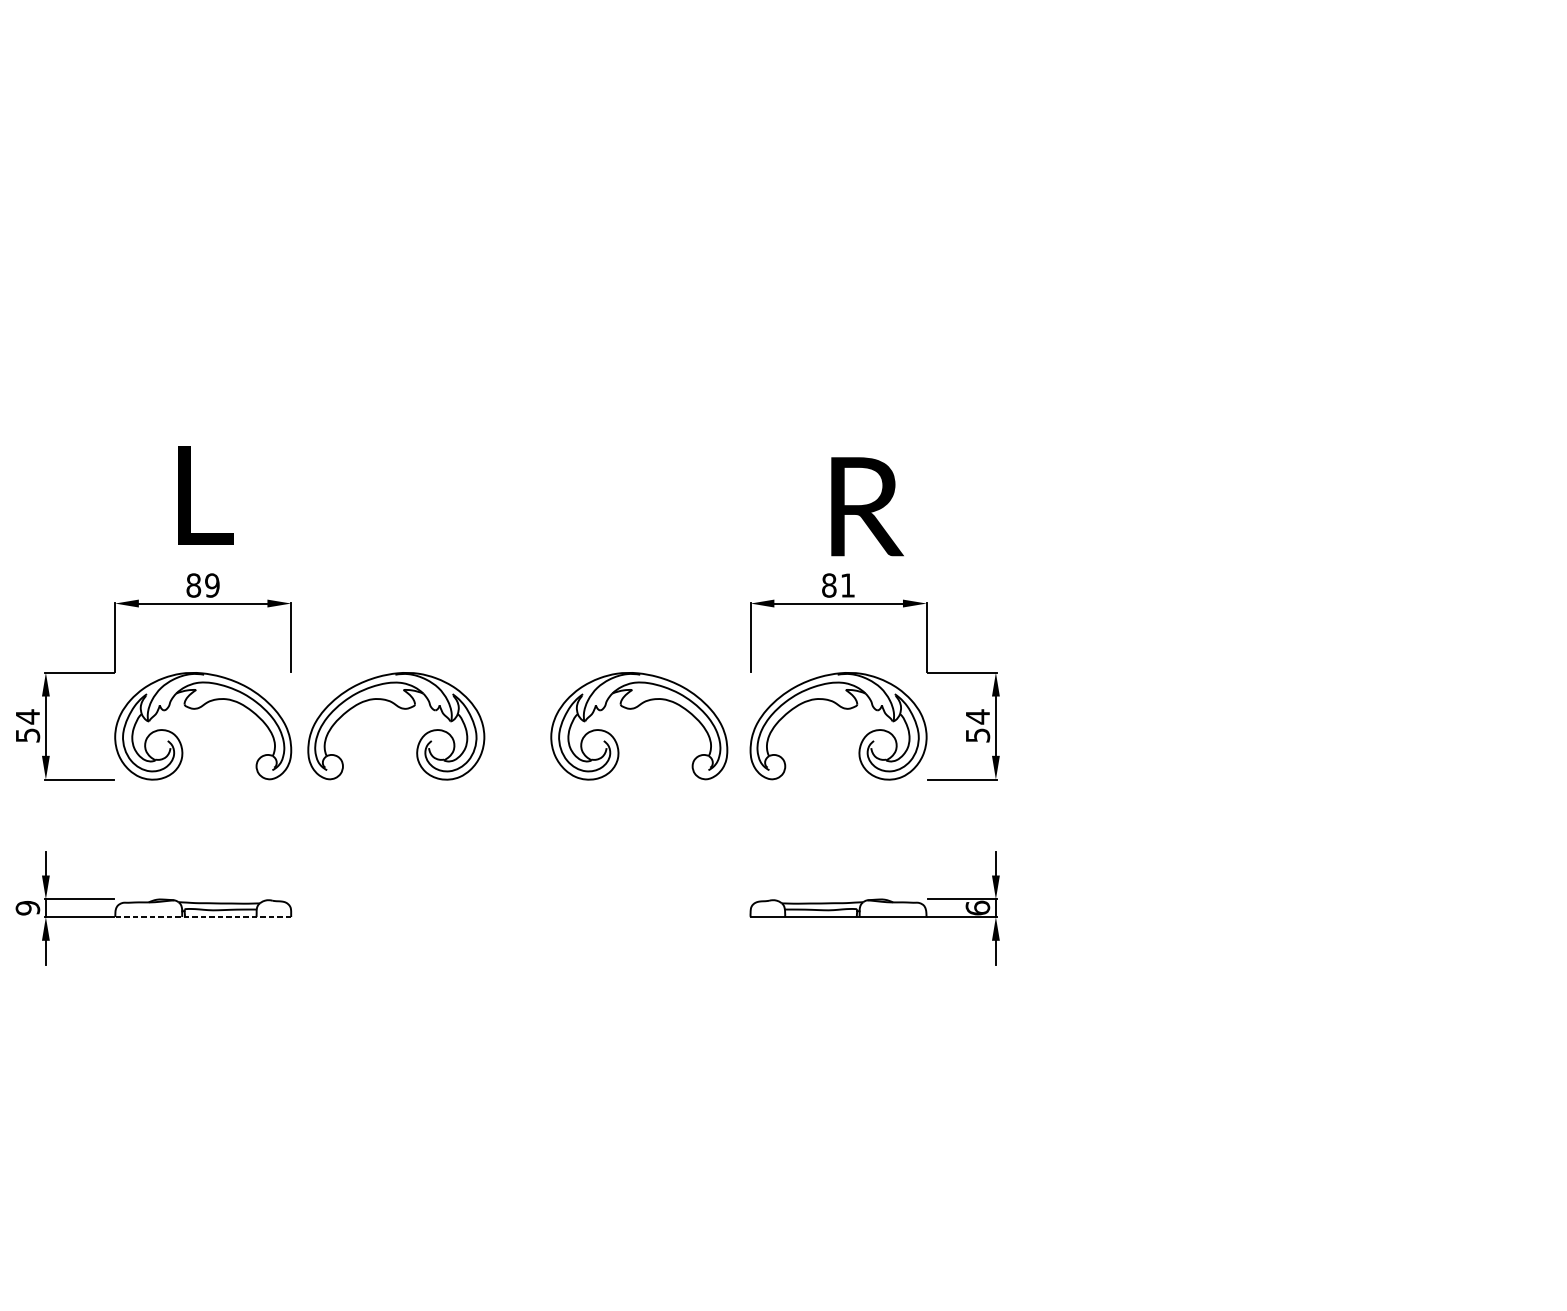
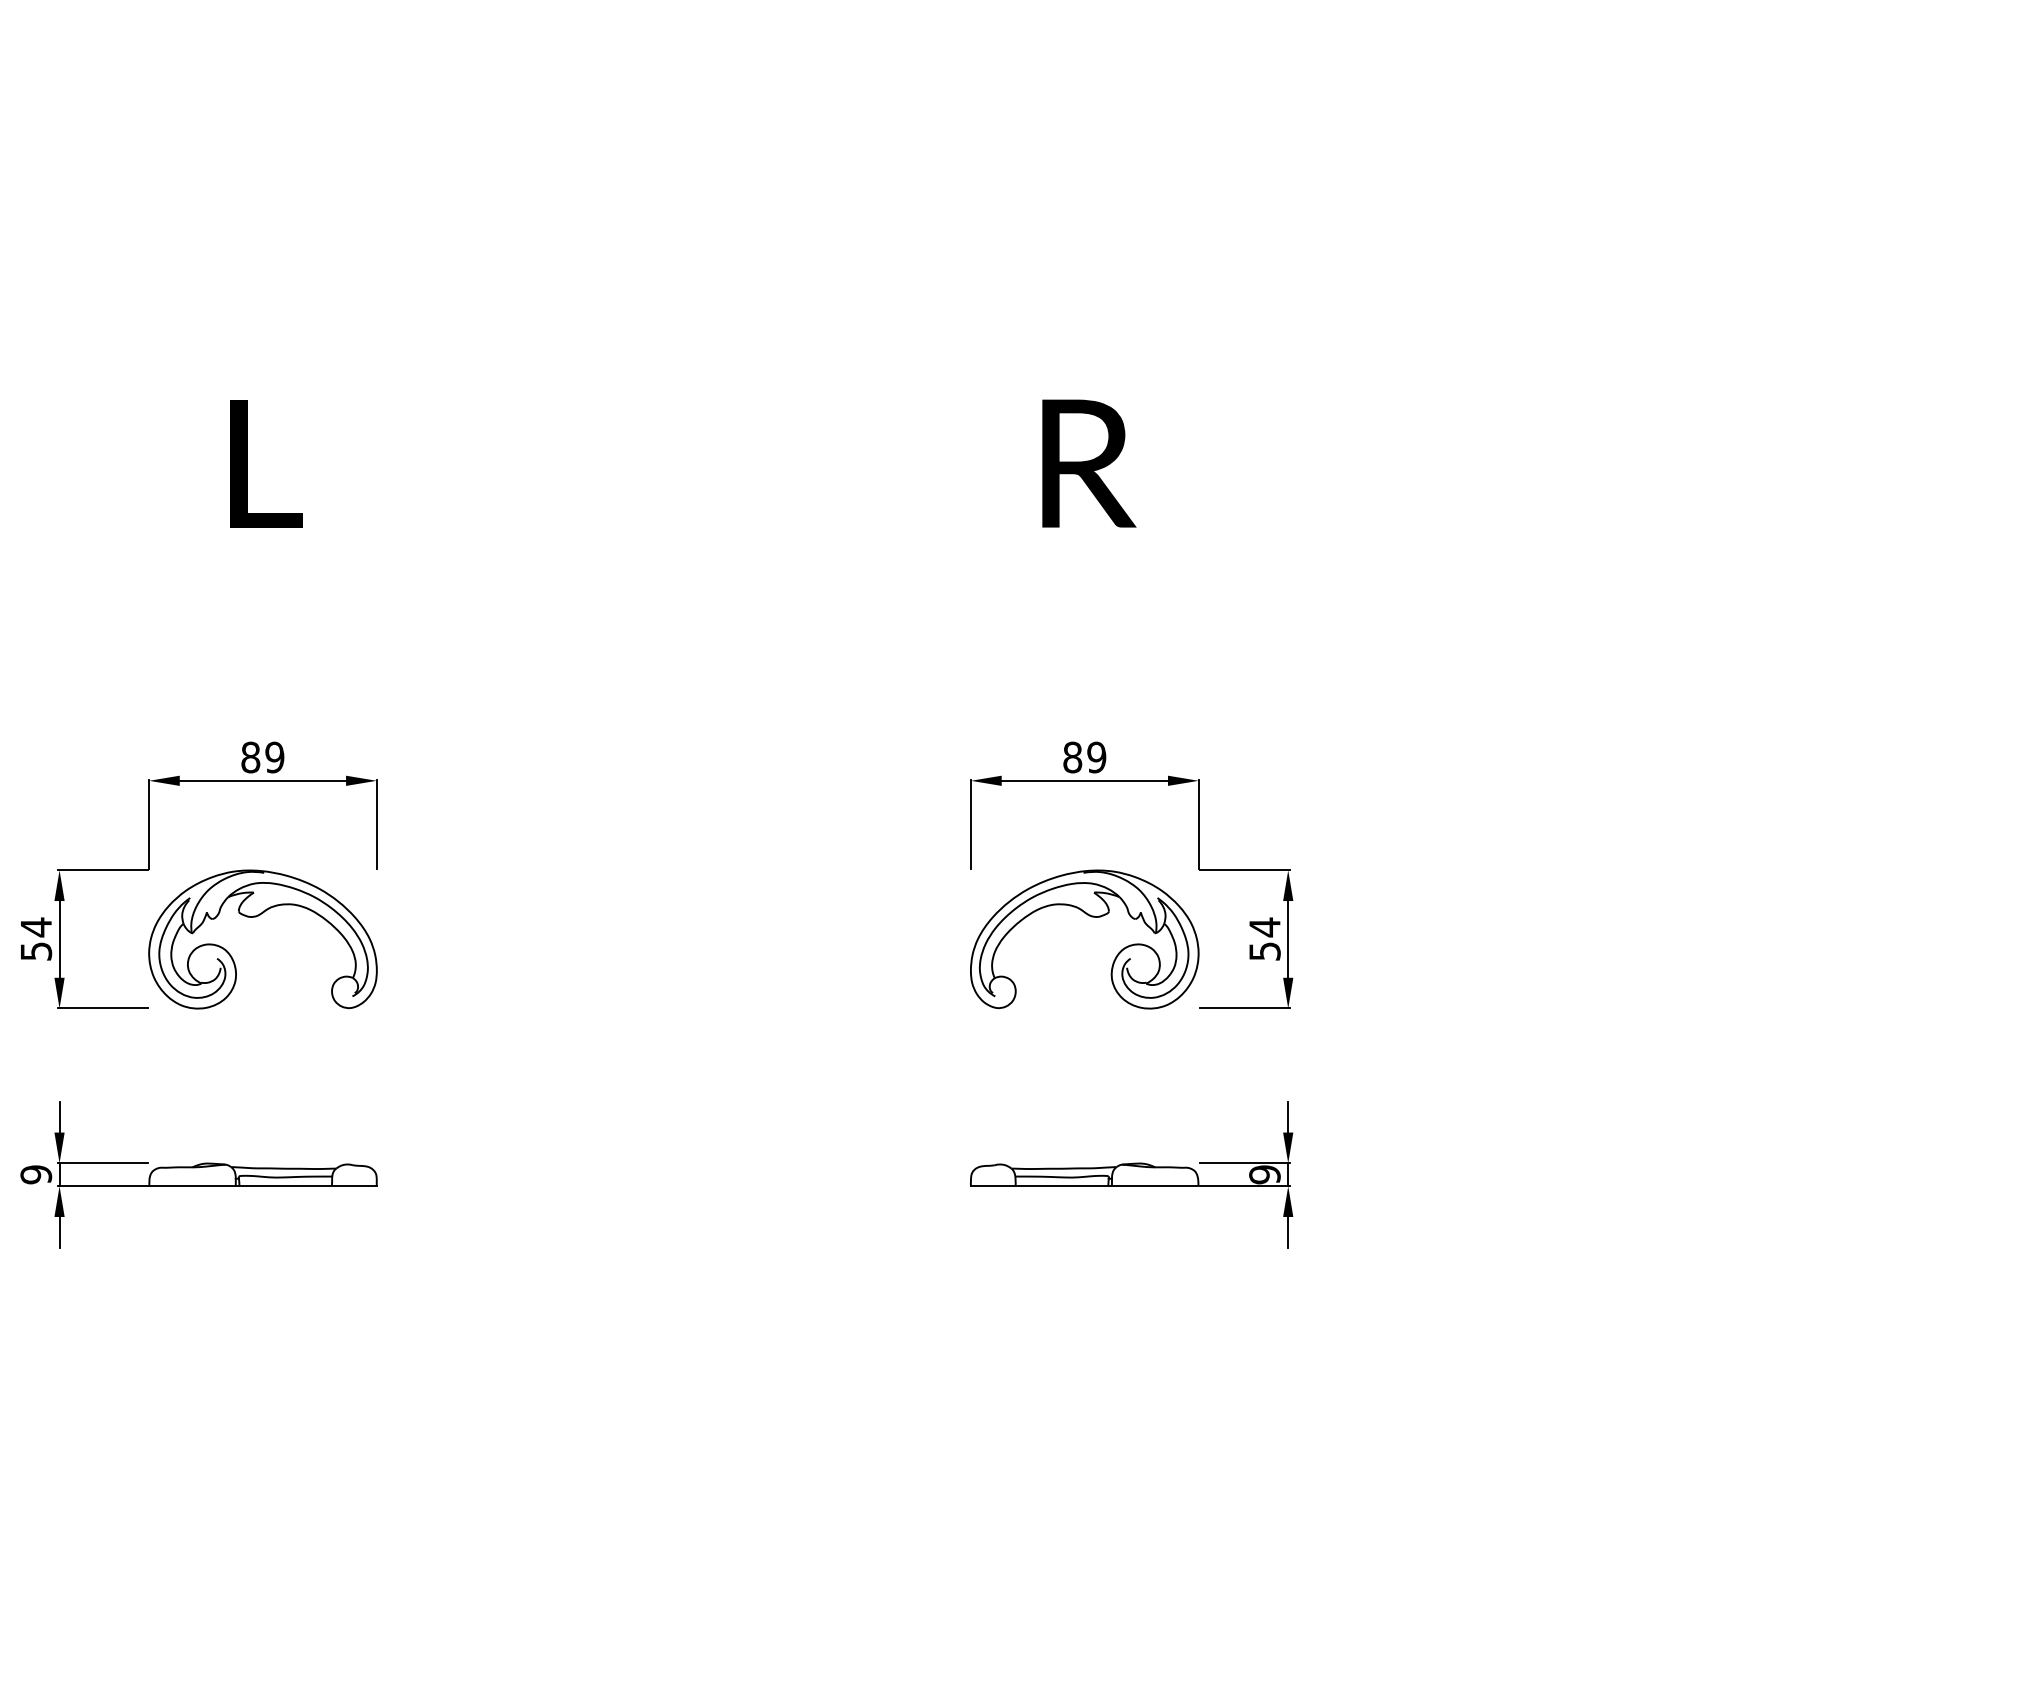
text: (205, 495) -> (266, 463), moved
text: (867, 506) -> (1089, 463), moved
text: (847, 585) -> (1096, 757), 81 -> 89
part: (401, 709) -> (519, 917), removed
part: (634, 709) -> (820, 917), removed
text: (977, 907) -> (1264, 1174), 6 -> 9
line: (203, 917) -> (263, 1186), dashed -> solid

